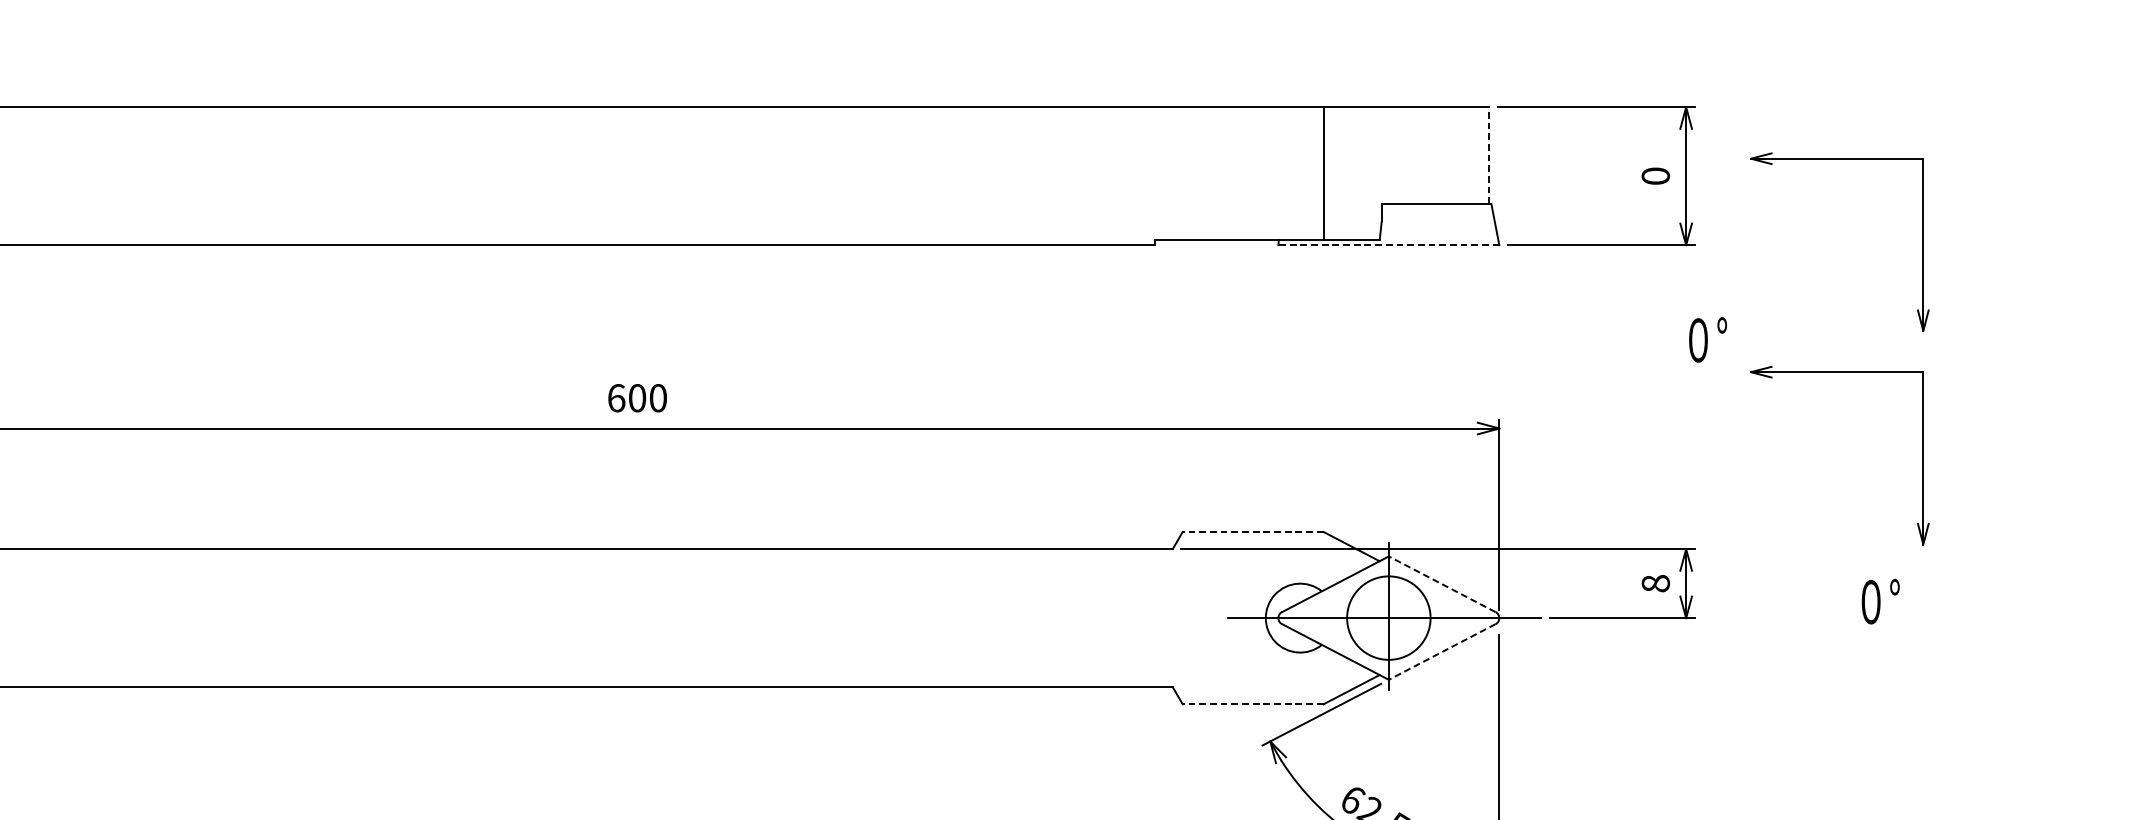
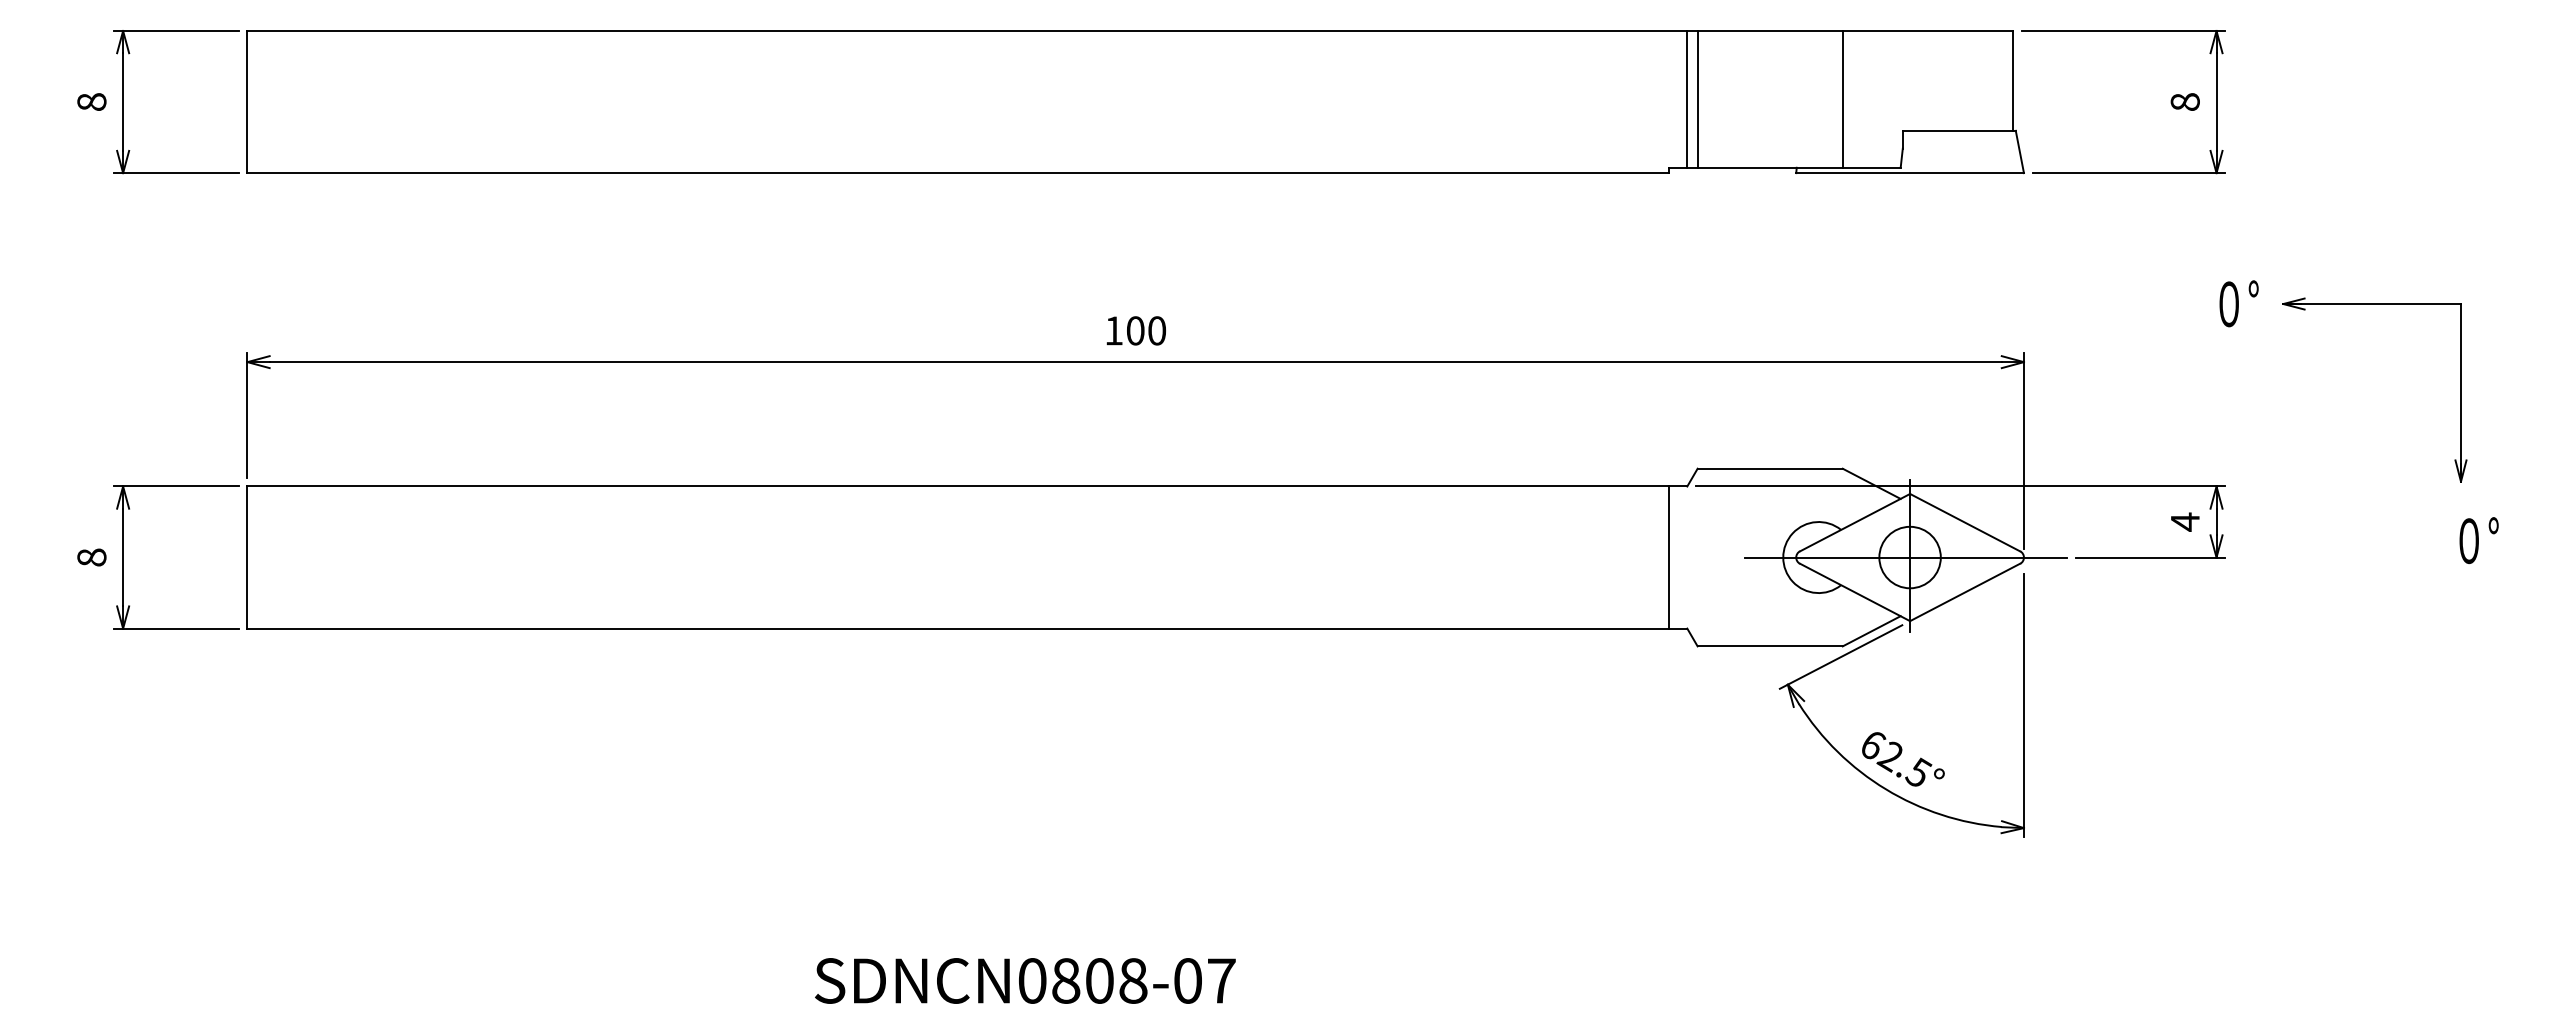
line: (1489, 155) -> (2013, 80), dashed -> solid
part: (1839, 159) -> (2374, 84), removed
line: (1172, 173) -> (1687, 99), added
line: (1182, 173) -> (1697, 99), added
text: (1656, 175) -> (2185, 101), 0 -> 8
line: (1389, 245) -> (1910, 173), dashed -> solid
text: (1707, 339) -> (2238, 303), moved
text: (616, 397) -> (1114, 330), 600 -> 100
line: (1253, 531) -> (1770, 468), dashed -> solid
text: (1655, 583) -> (2184, 521), 8 -> 4
line: (1441, 584) -> (1964, 522), dashed -> solid
text: (1880, 601) -> (2478, 540), moved
line: (1154, 618) -> (1668, 557), added
circle: (1388, 618) -> (1909, 557), size x0.71
line: (1441, 652) -> (1964, 592), dashed -> solid
line: (1253, 704) -> (1770, 646), dashed -> solid

